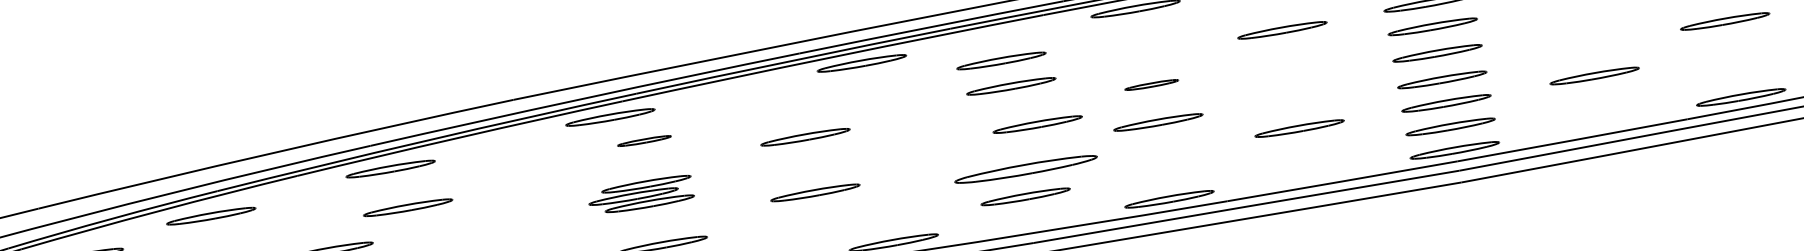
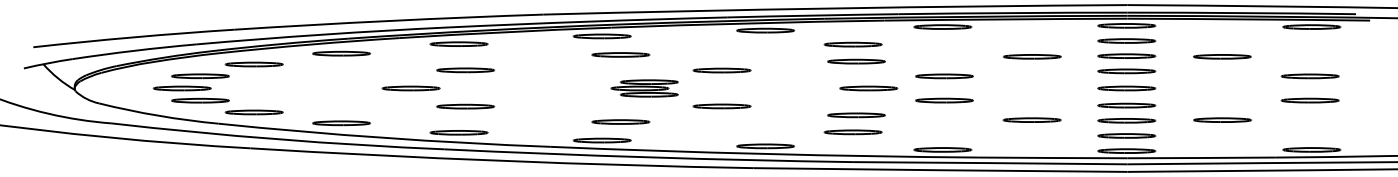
part: (1151, 85) -> (944, 76), size x1.67
part: (643, 140) -> (620, 54), size x1.67
part: (1026, 169) -> (856, 115), size x0.62
part: (640, 195) -> (644, 88), moved

